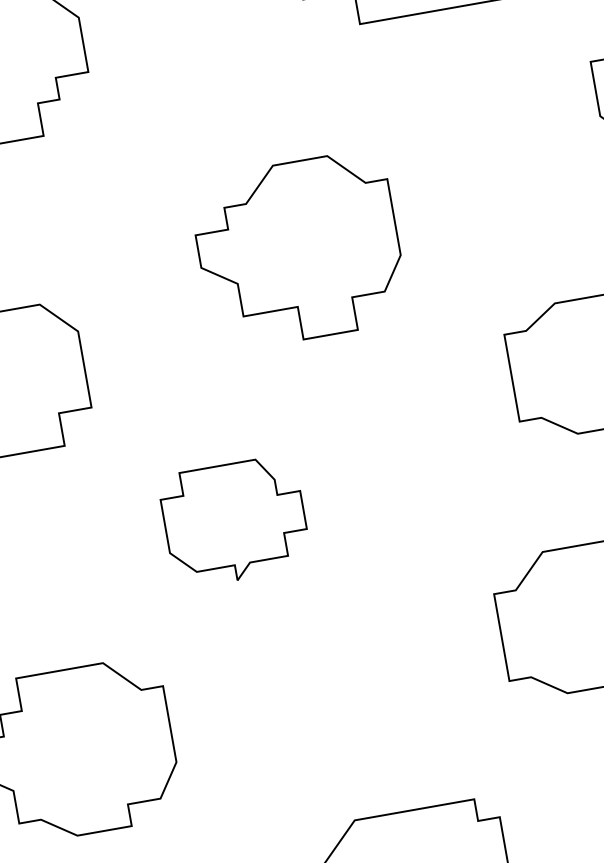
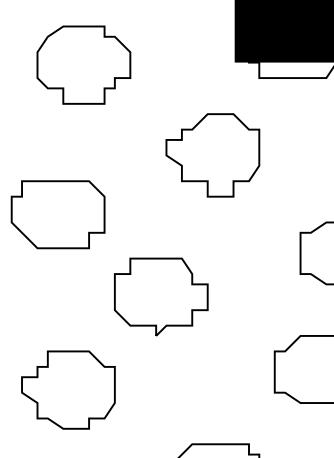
part: (298, 250) -> (212, 155), moved
part: (235, 520) -> (161, 296), size x1.43

